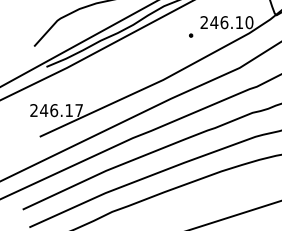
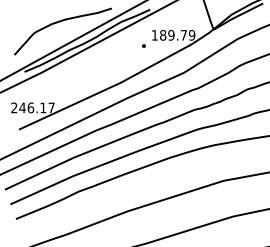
text: (226, 22) -> (173, 35), 246.10 -> 189.79

